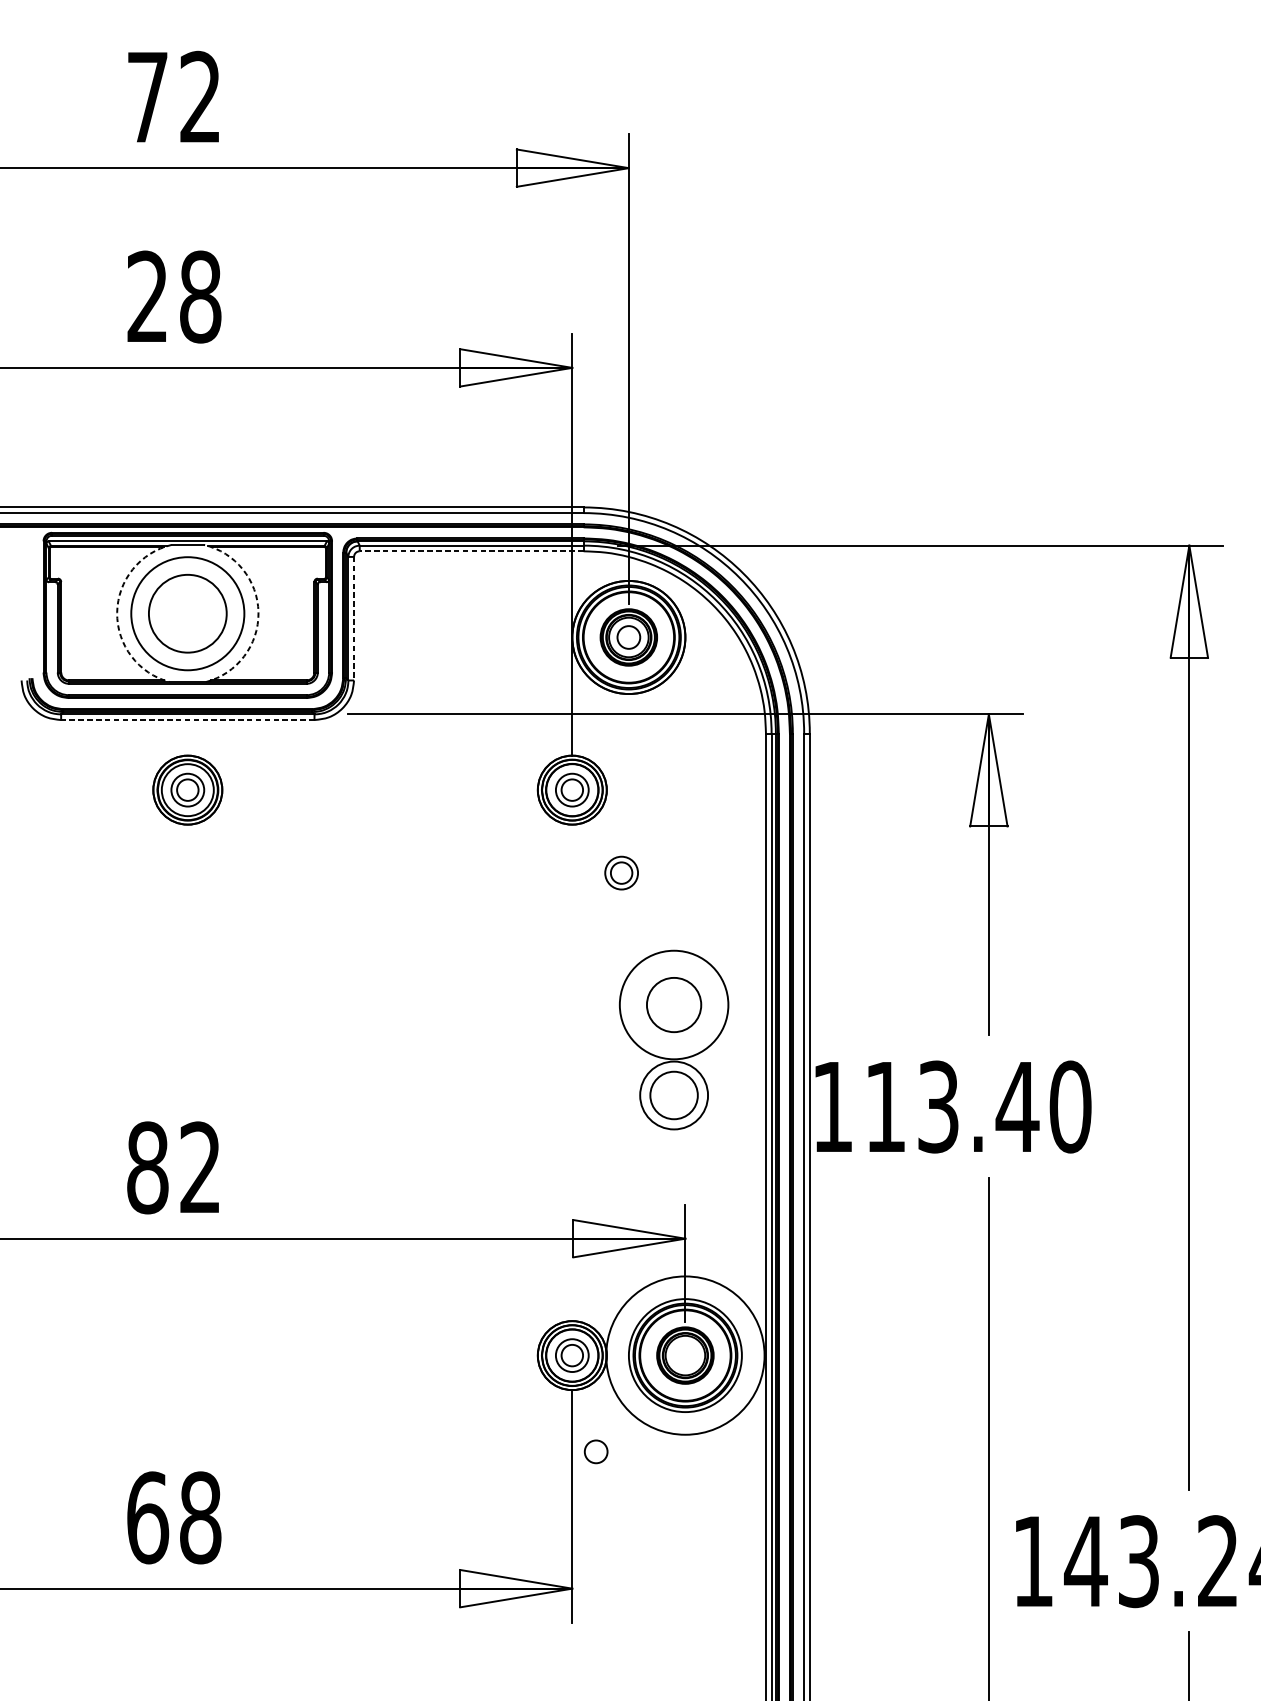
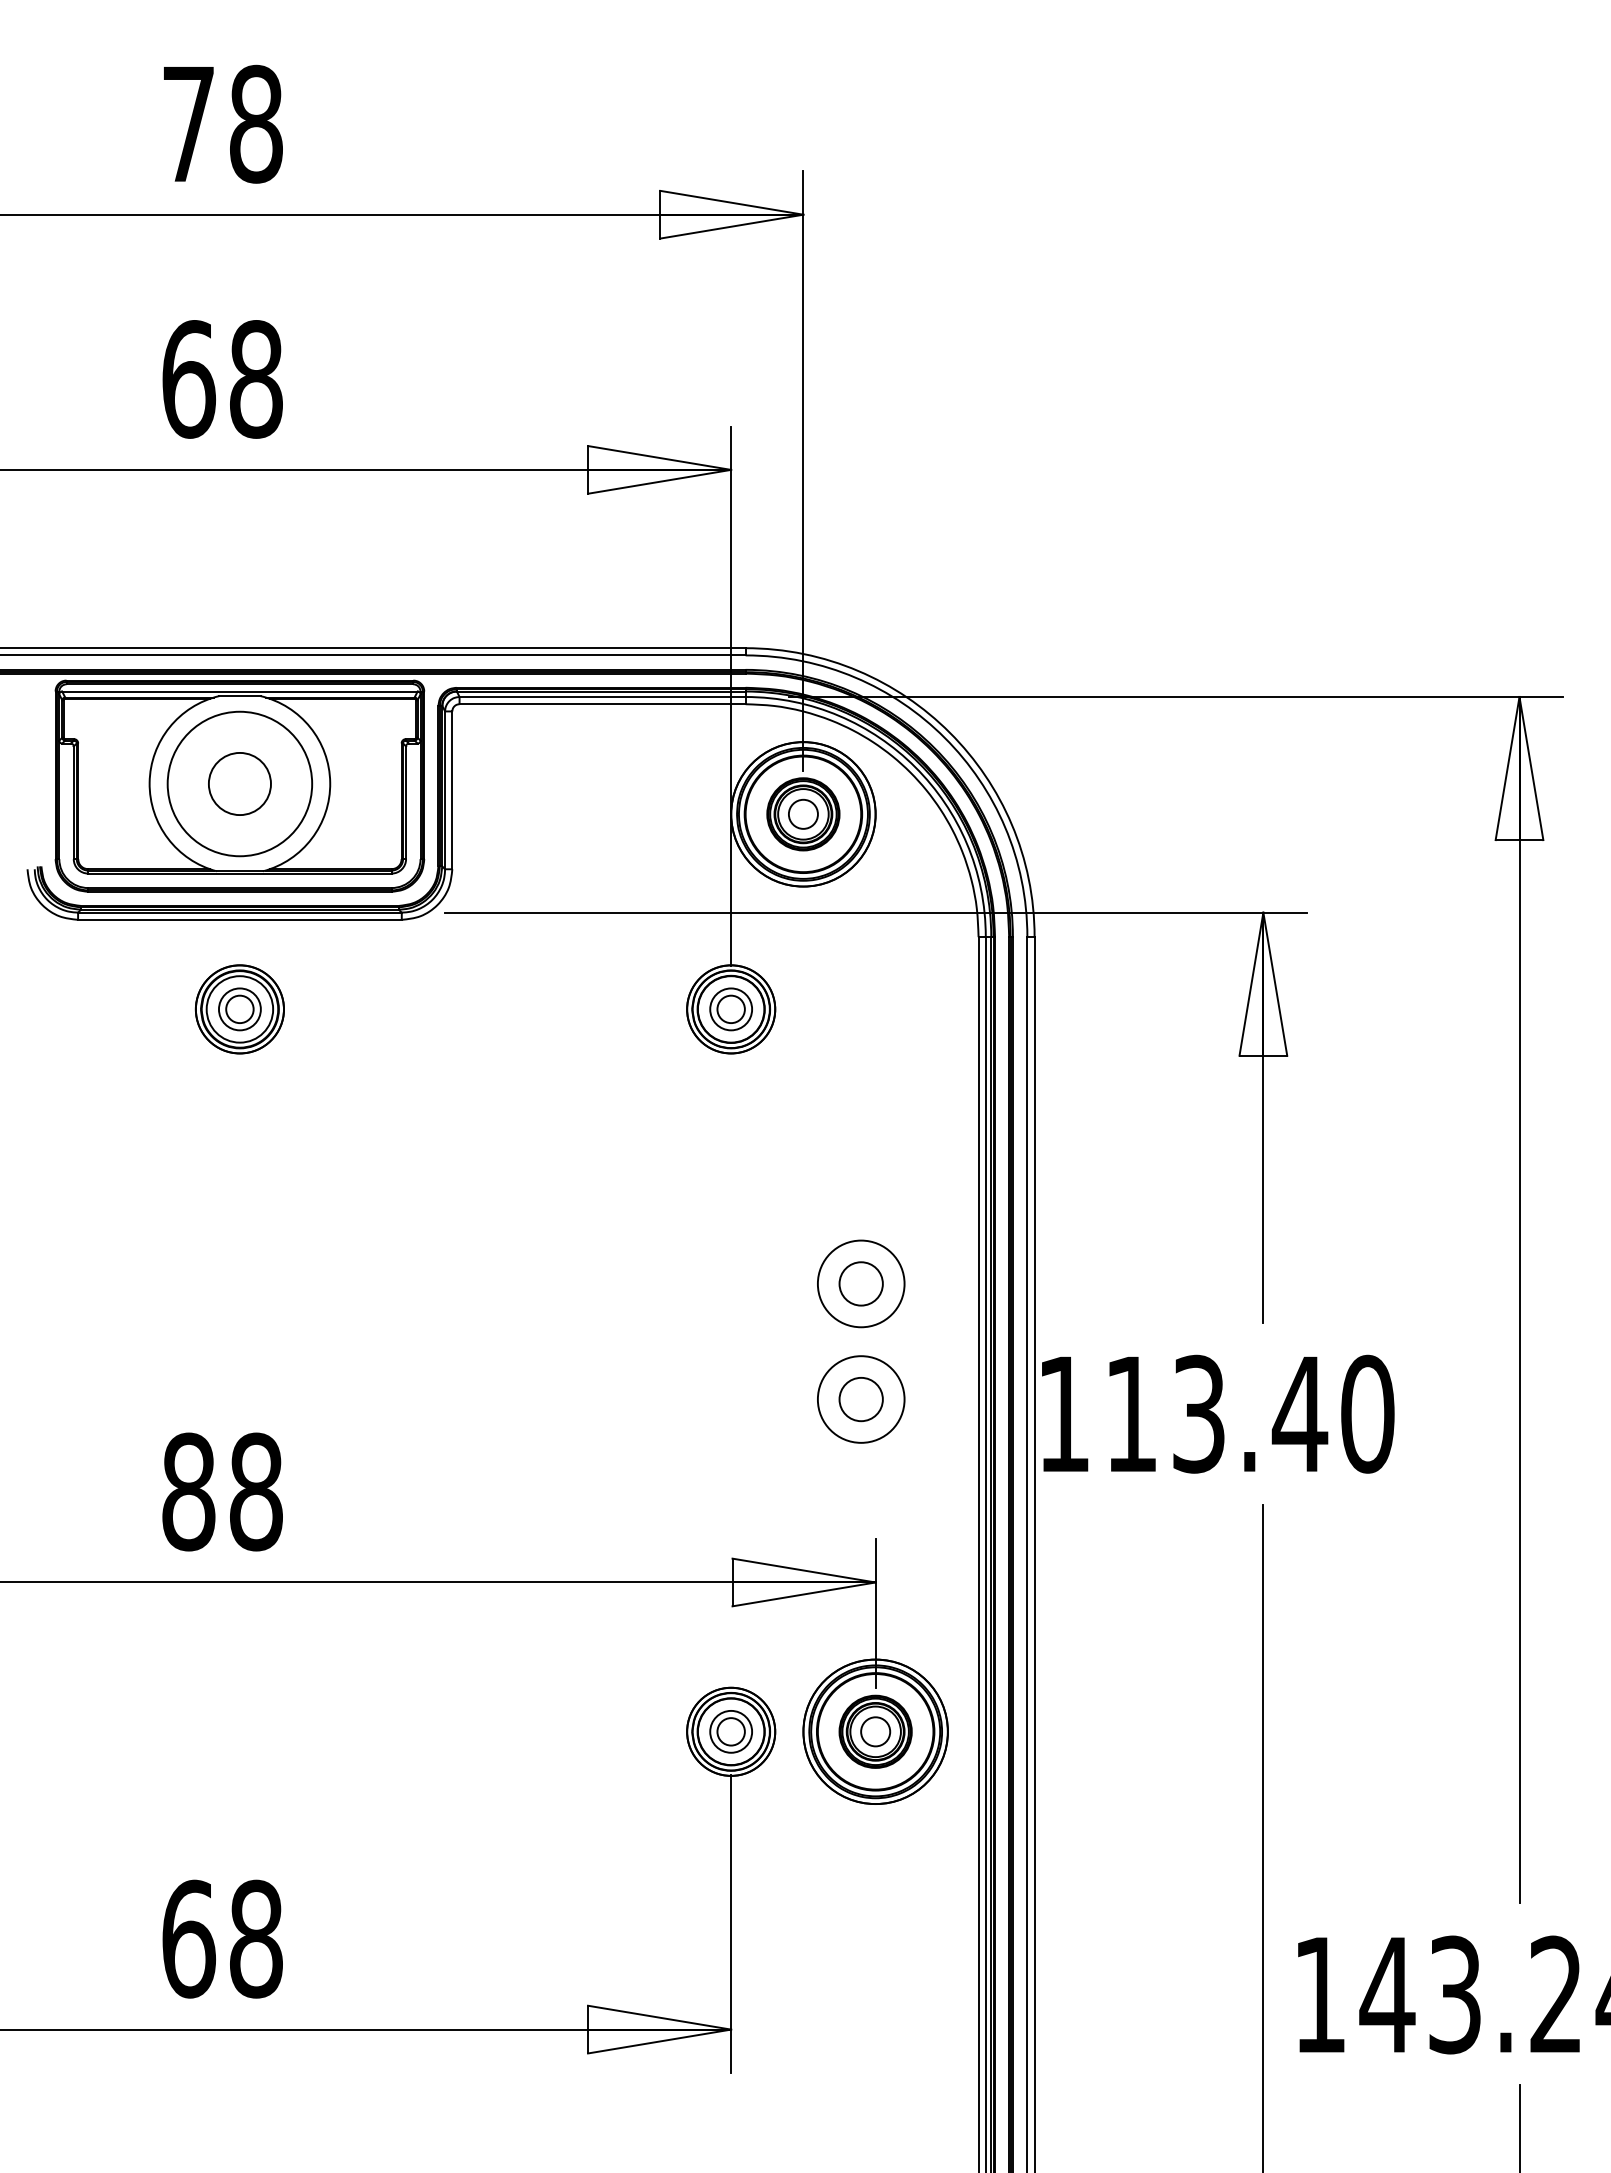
text: (200, 96) -> (256, 123), 72 -> 78
text: (147, 297) -> (188, 379), 28 -> 68
line: (471, 551) -> (602, 704), dashed -> solid
arc: (117, 612) -> (149, 782), dashed -> solid
arc: (258, 612) -> (330, 782), dashed -> solid
circle: (187, 613) -> (239, 783), size x0.62
line: (354, 618) -> (452, 790), dashed -> solid
line: (187, 719) -> (239, 919), dashed -> solid
part: (621, 873) -> (793, 1115), removed
circle: (673, 1004) -> (860, 1283), size x0.62
circle: (673, 1004) -> (860, 1283), size x0.62
circle: (673, 1095) -> (860, 1399), size x0.71
text: (200, 1167) -> (256, 1491), 82 -> 88
circle: (685, 1355) -> (875, 1731), size x0.71
circle: (596, 1451) -> (875, 1731), moved

